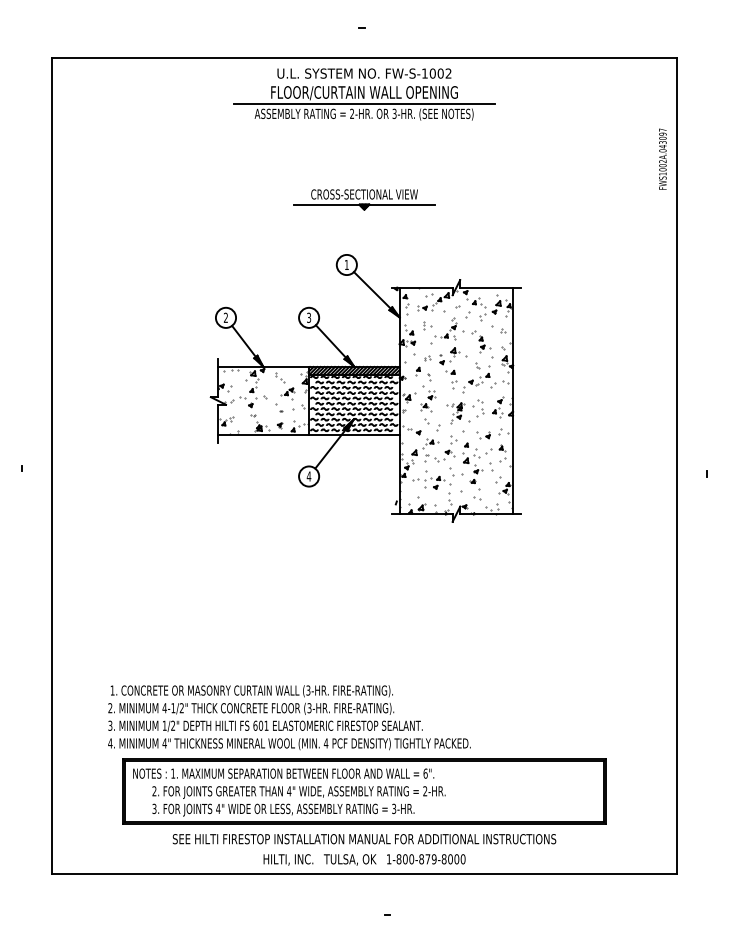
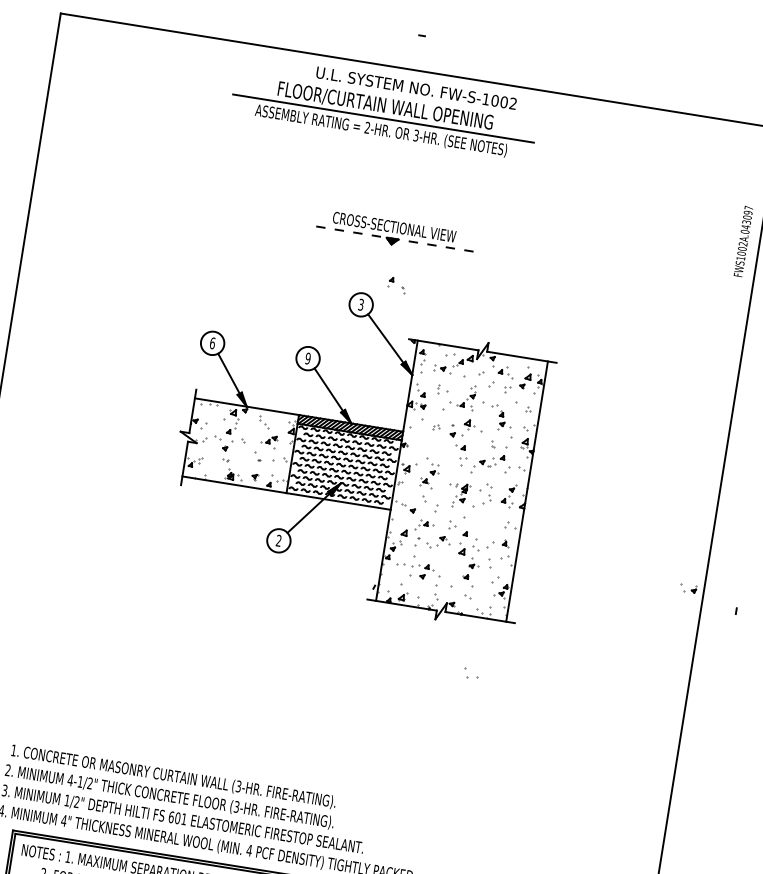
part: (364, 103) -> (383, 118), moved
line: (364, 204) -> (392, 238), solid -> dashed
text: (346, 264) -> (360, 304), 1 -> 3
text: (225, 317) -> (212, 342), 2 -> 6
text: (309, 317) -> (308, 358), 3 -> 9
part: (423, 373) -> (396, 285), moved
part: (483, 435) -> (688, 588), moved
part: (456, 471) -> (471, 672), moved
text: (308, 476) -> (278, 540), 4 -> 2

